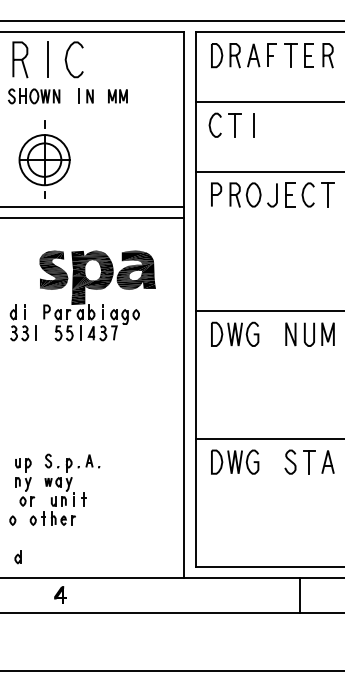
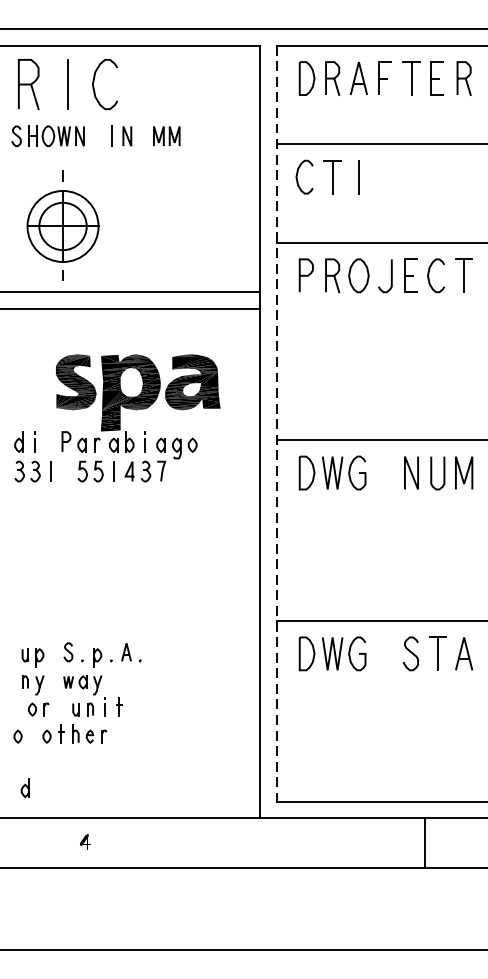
line: (195, 300) -> (276, 425), solid -> dashed
part: (60, 594) -> (85, 841), size x0.6

